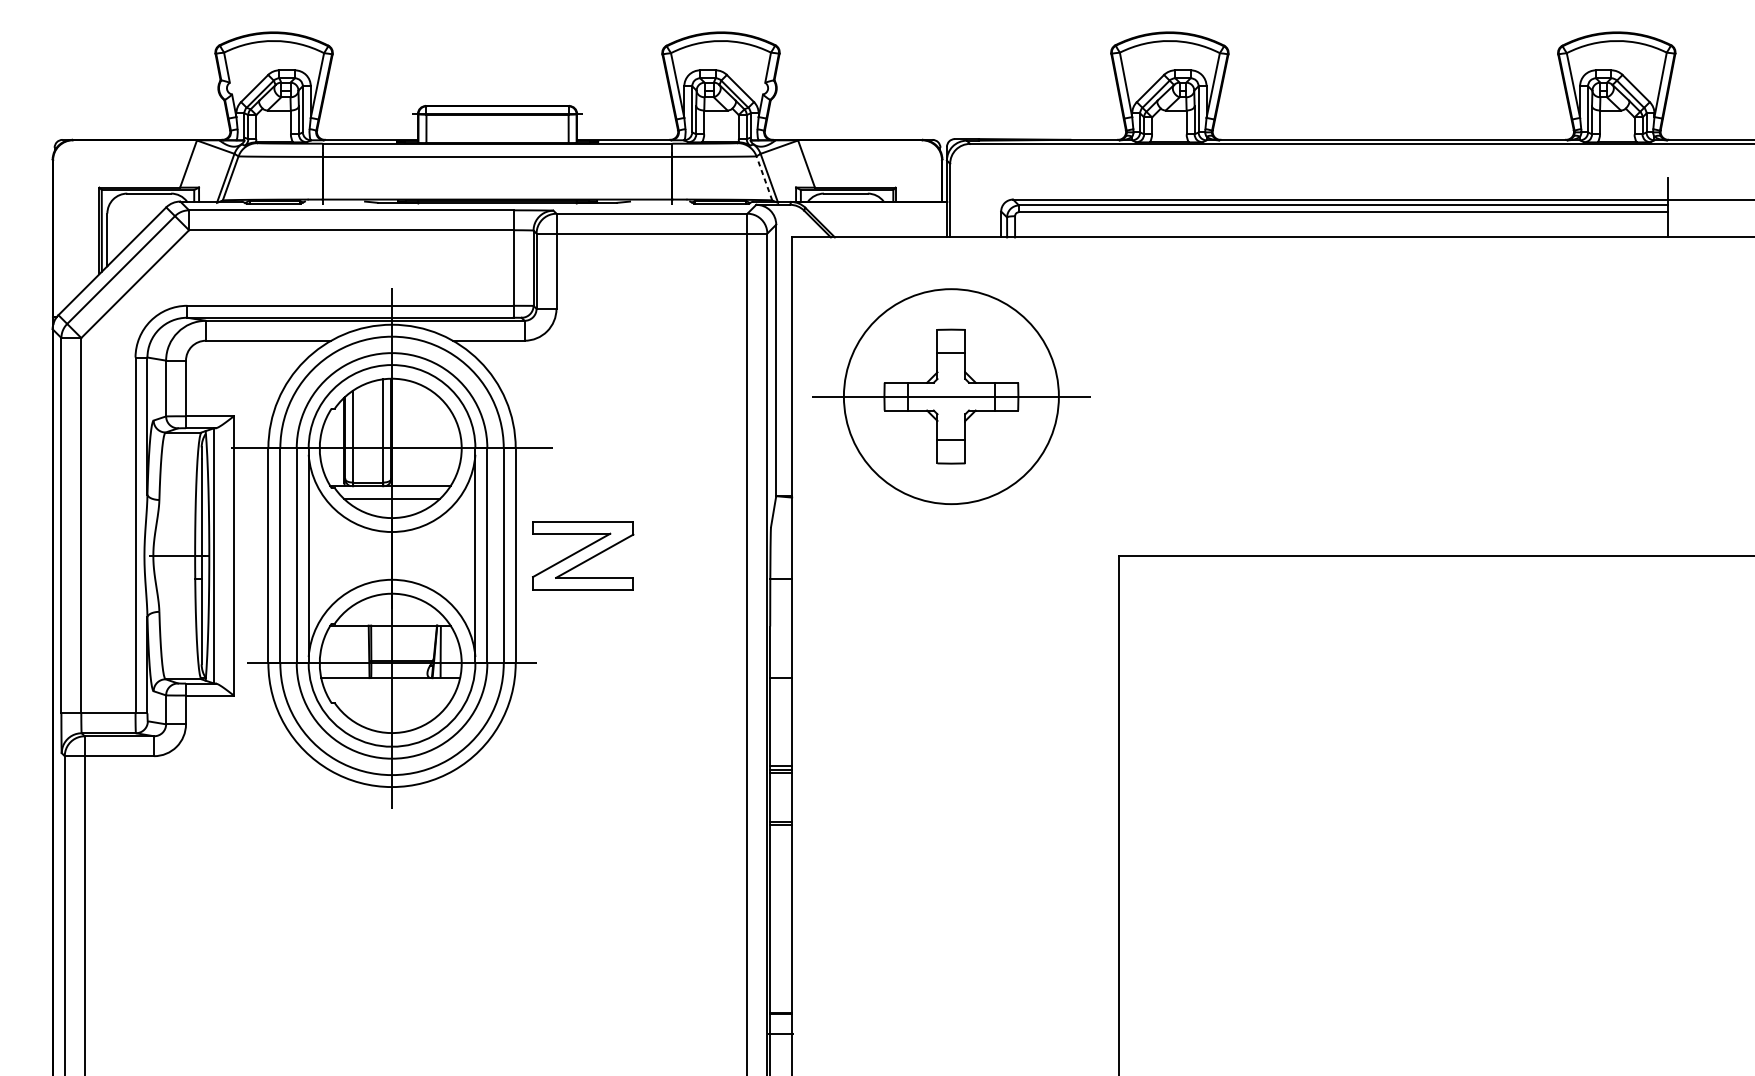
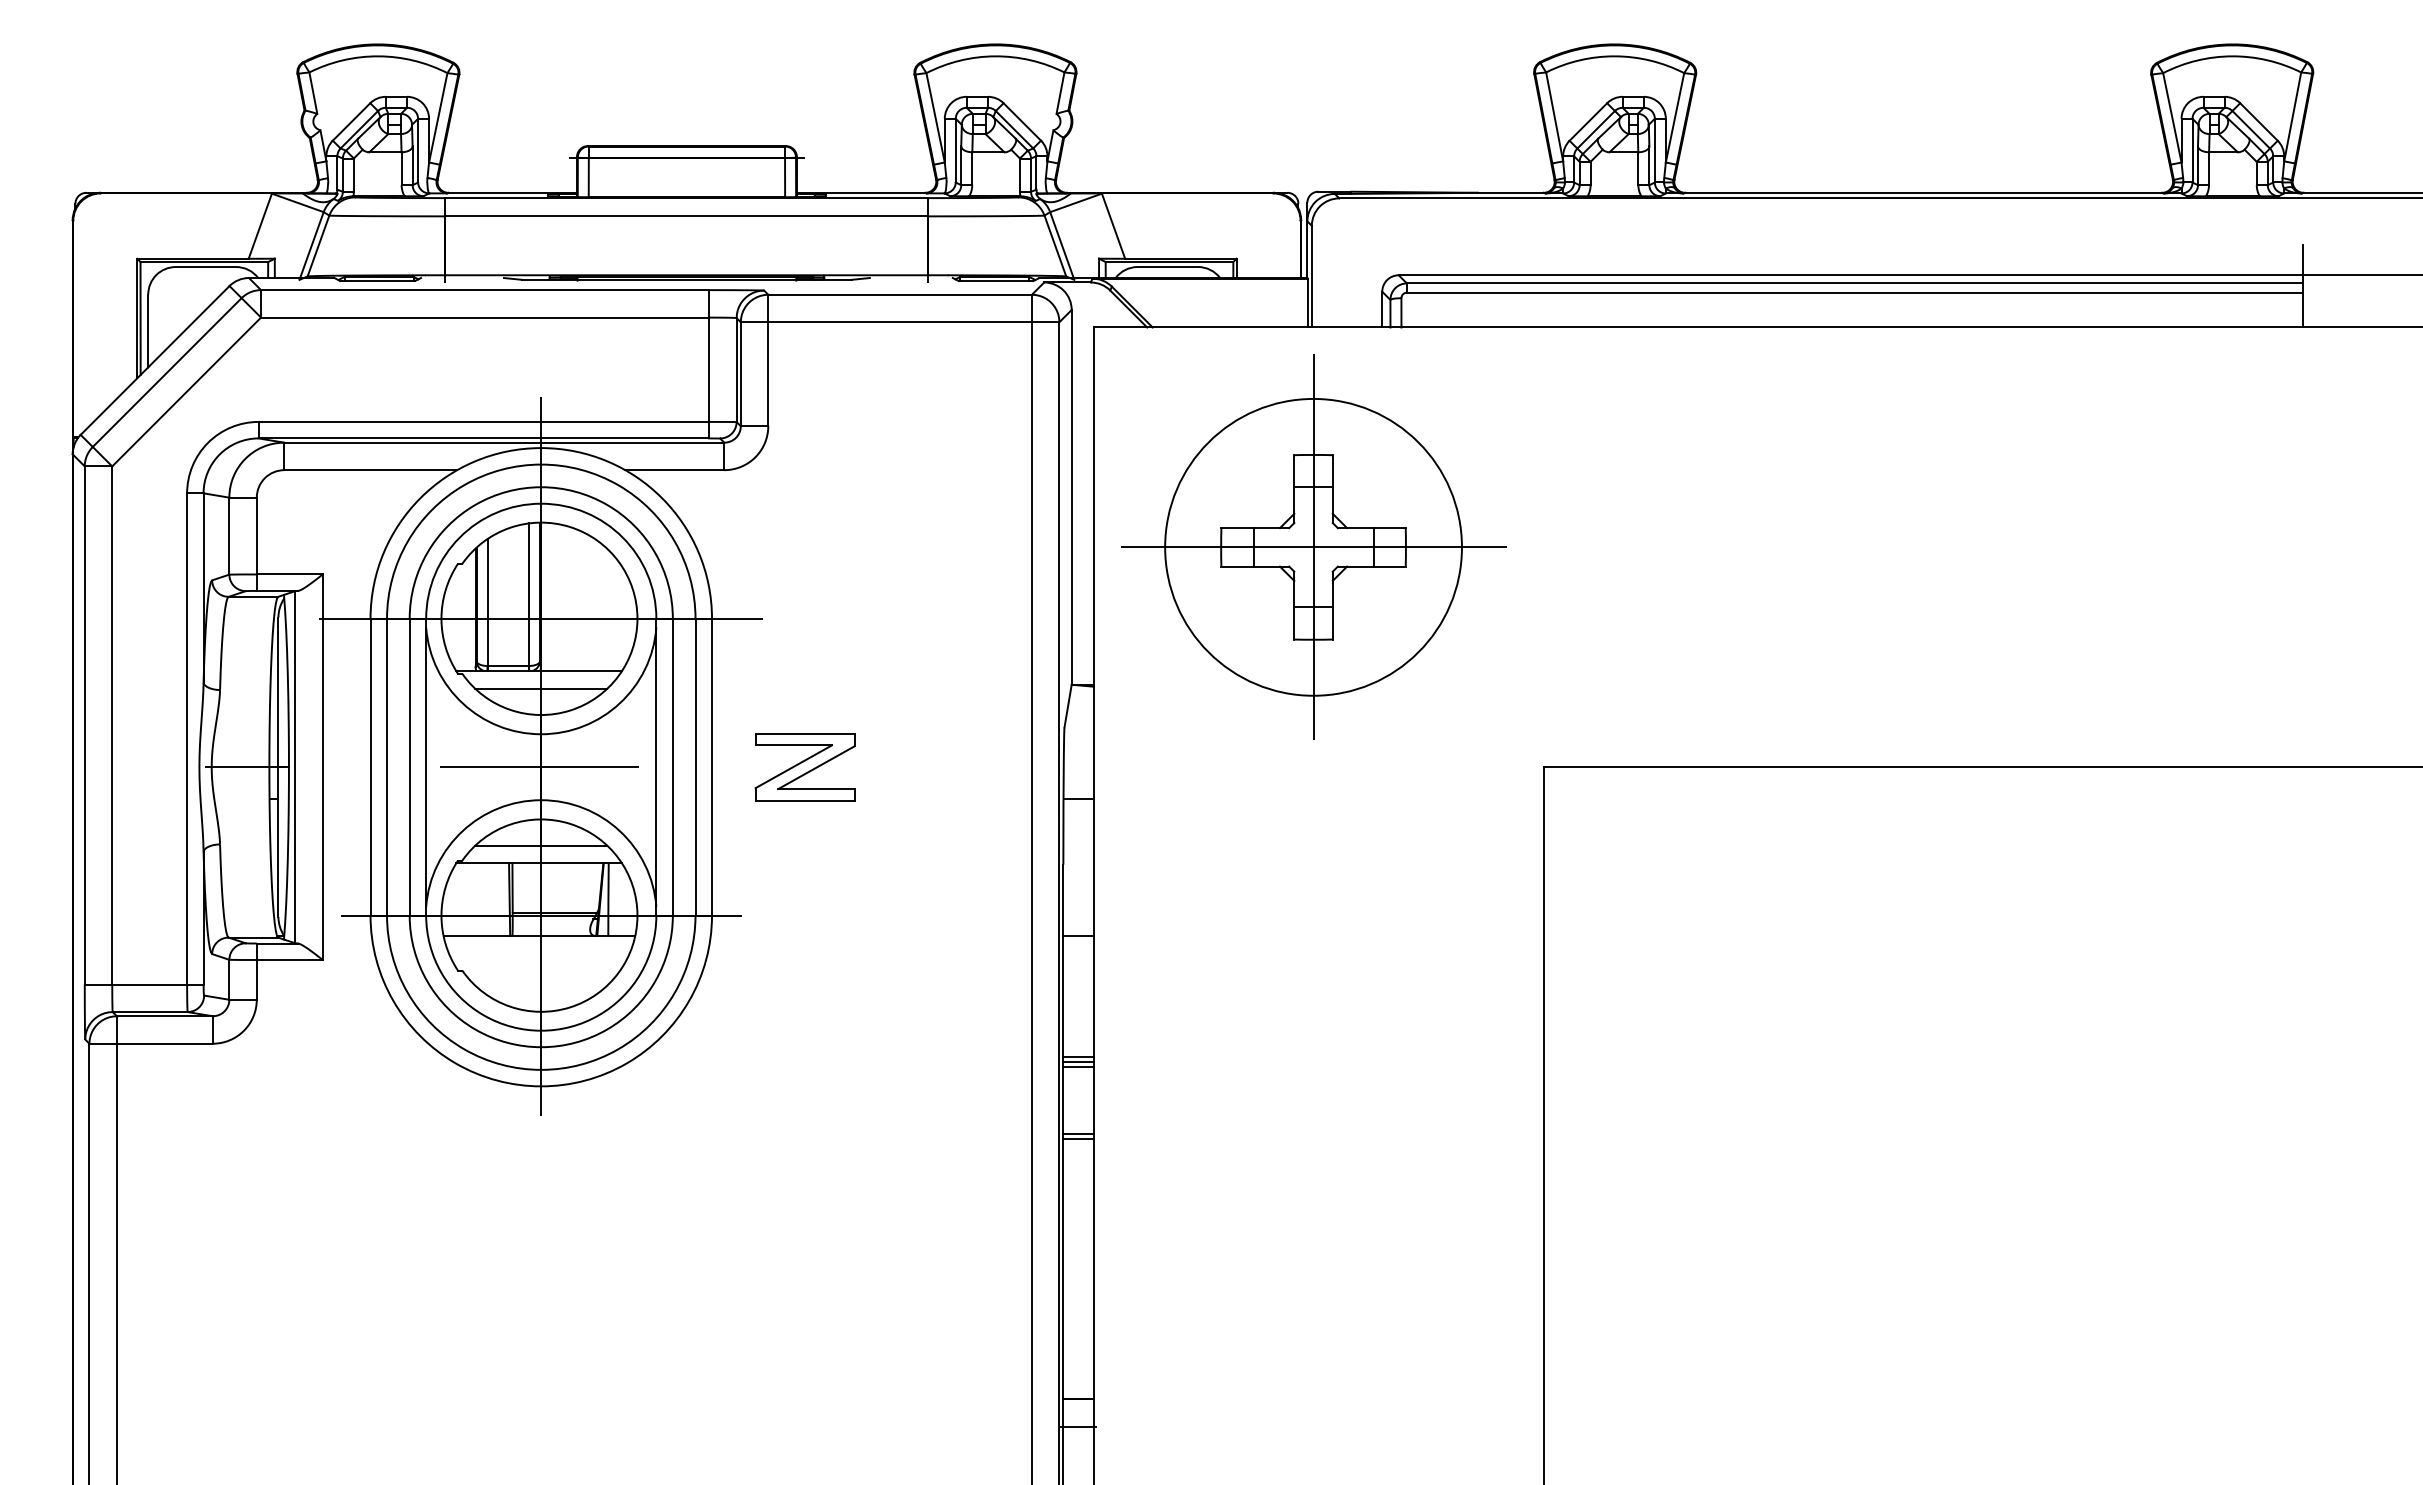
line: (764, 178) -> (1055, 245), dashed -> solid
line: (951, 396) -> (1313, 547), added
line: (390, 556) -> (538, 767), added
part: (582, 556) -> (804, 767), size x0.71
line: (392, 612) -> (541, 845), added

